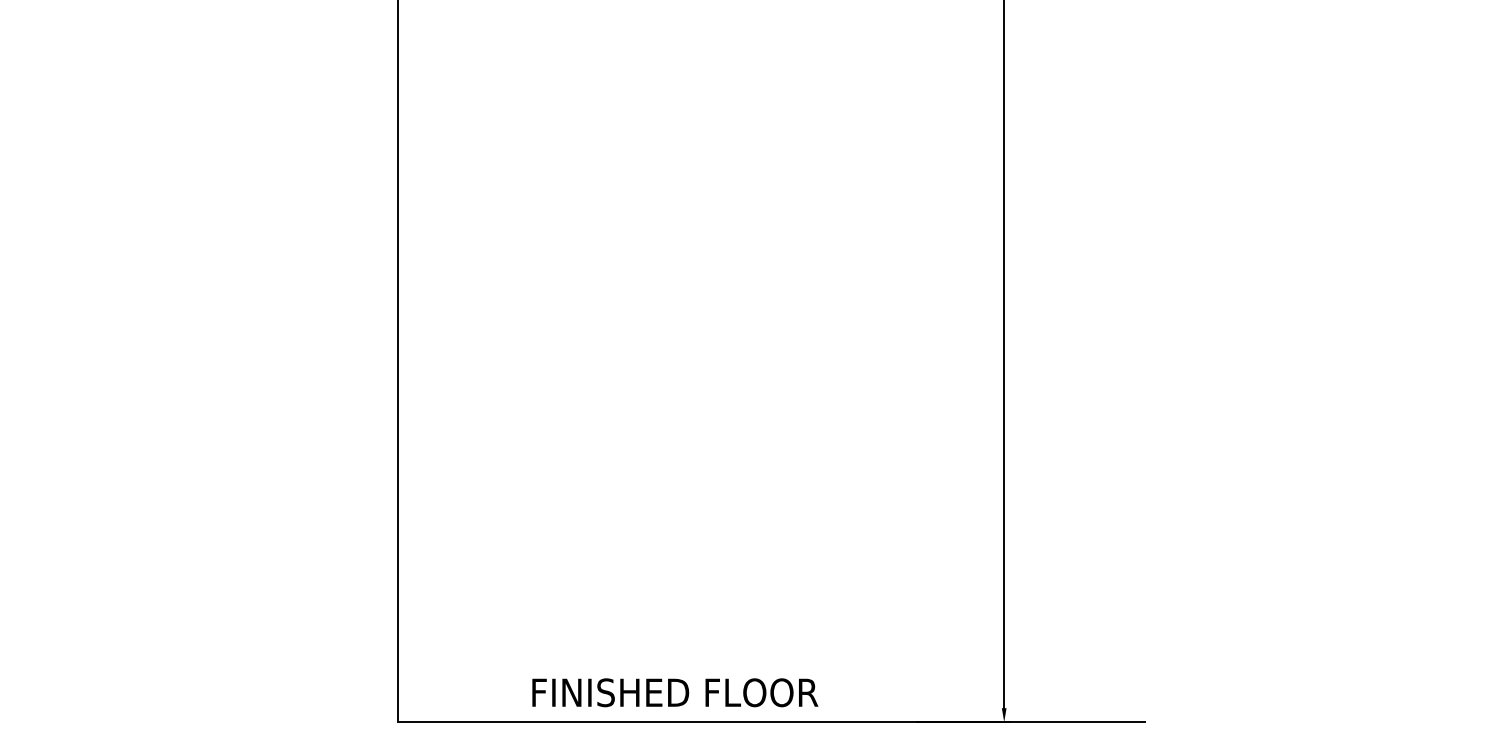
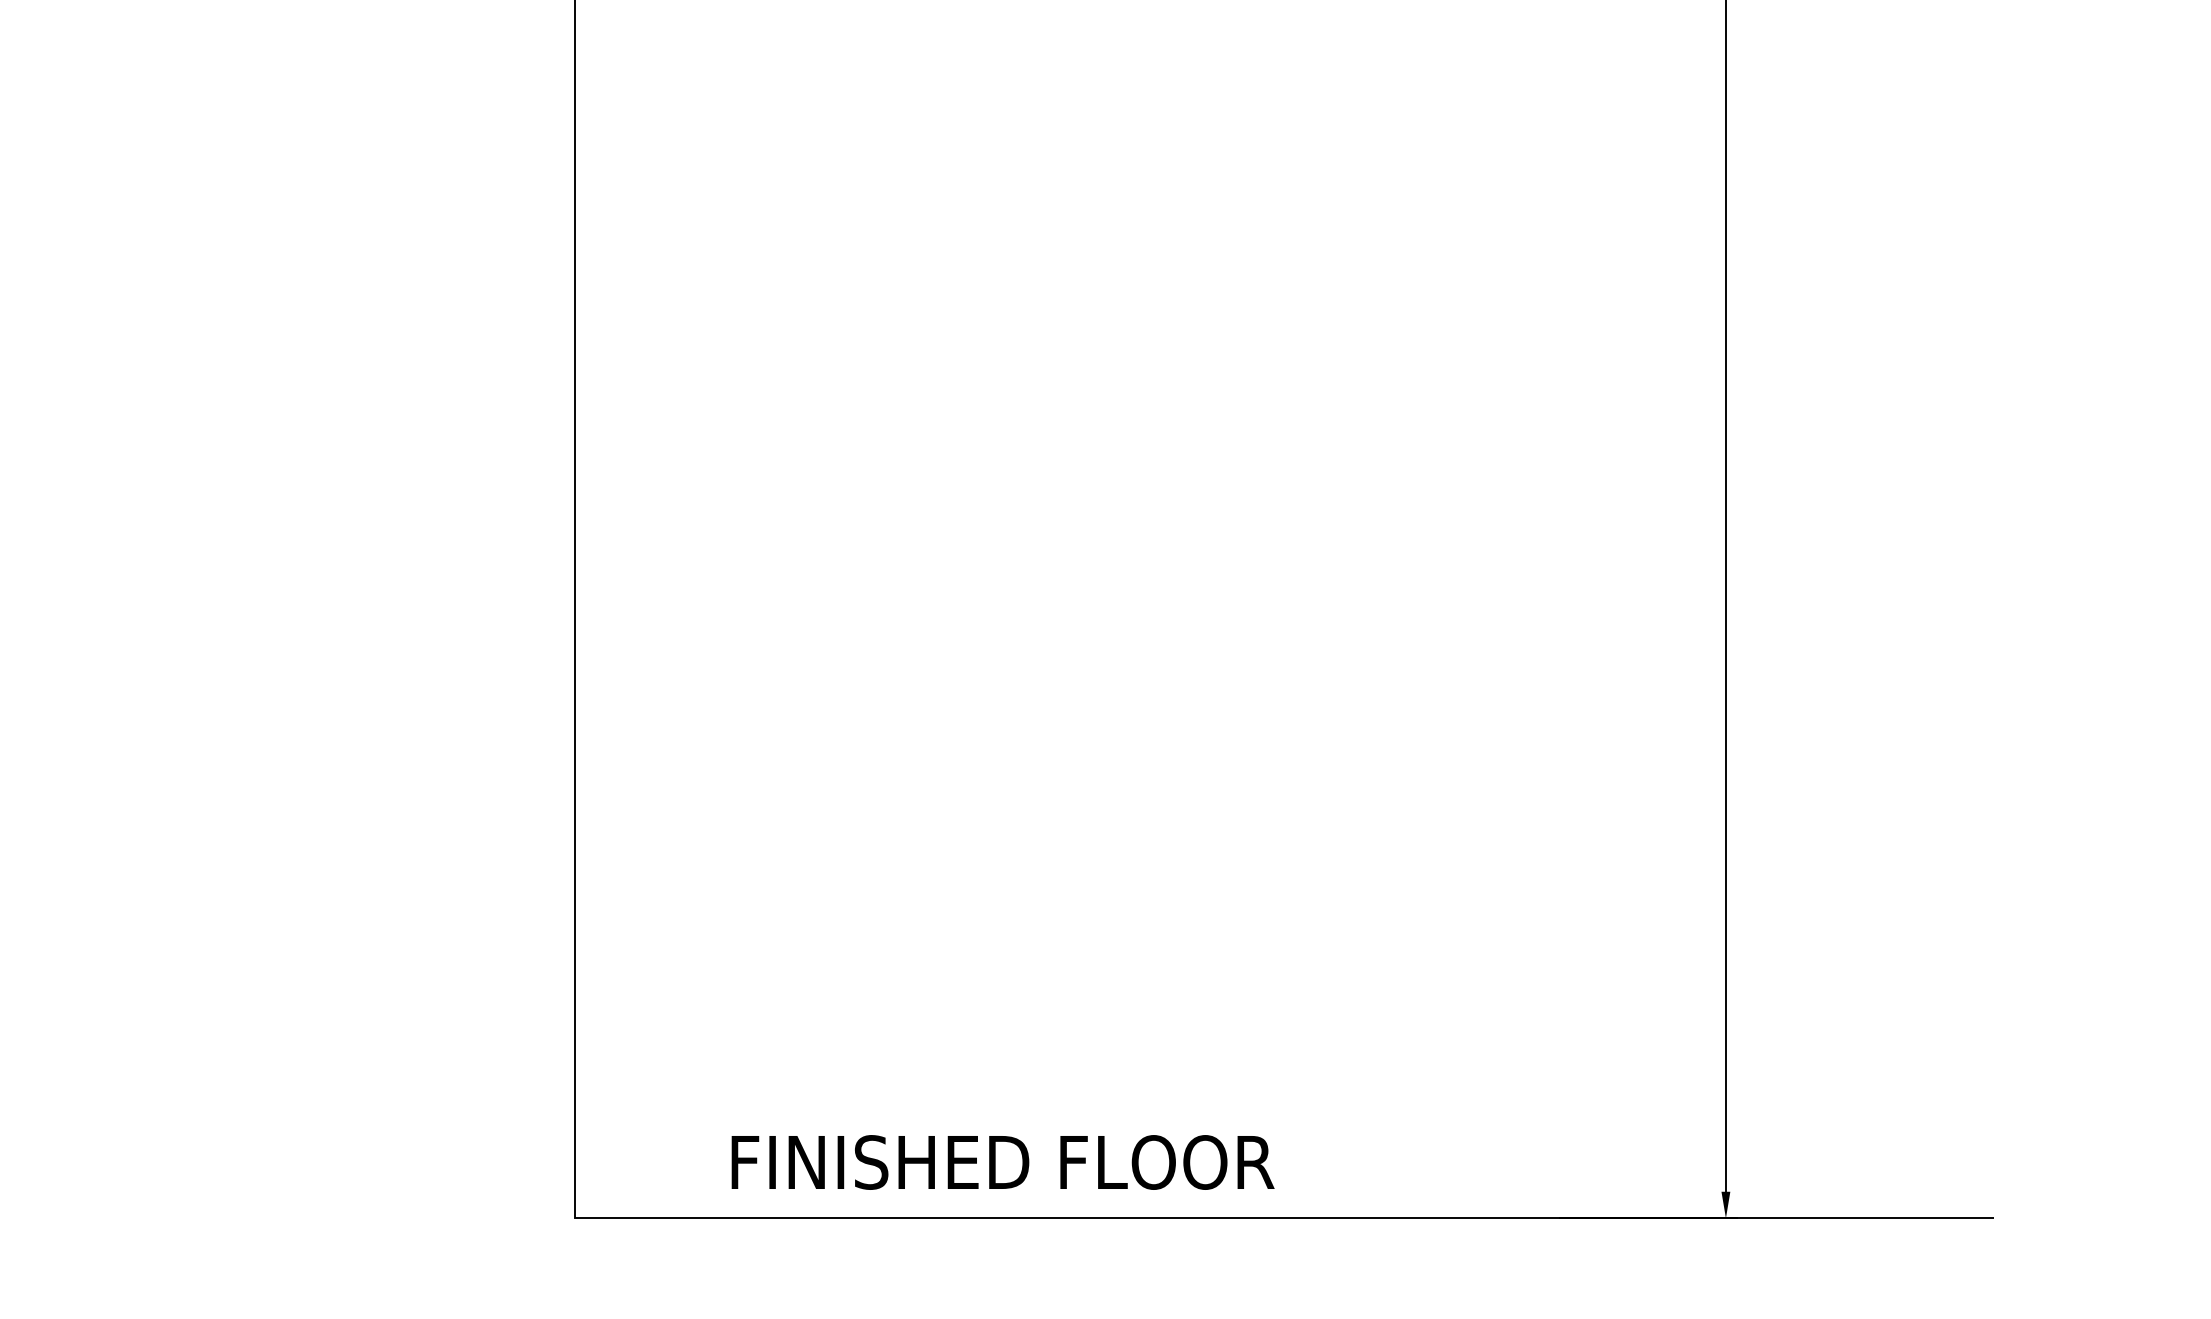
text: (675, 692) -> (1003, 1161), moved

